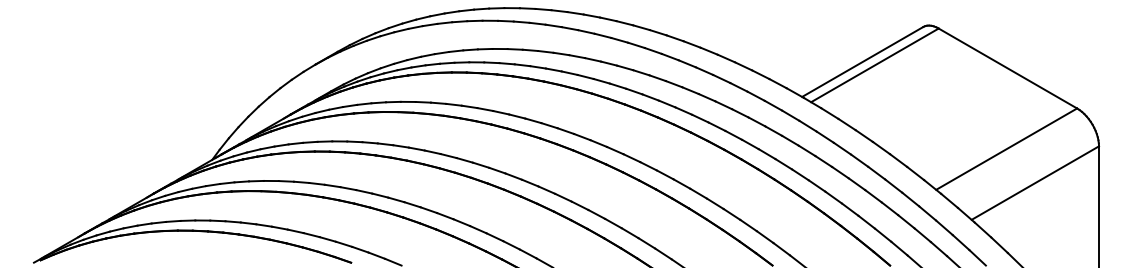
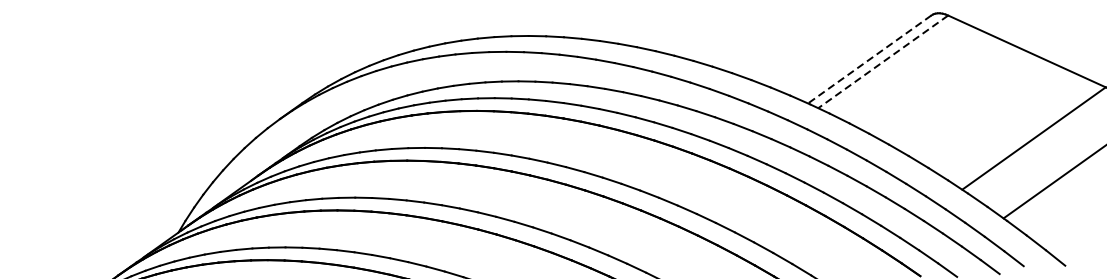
line: (862, 61) -> (869, 58), solid -> dashed
line: (874, 65) -> (882, 62), solid -> dashed

